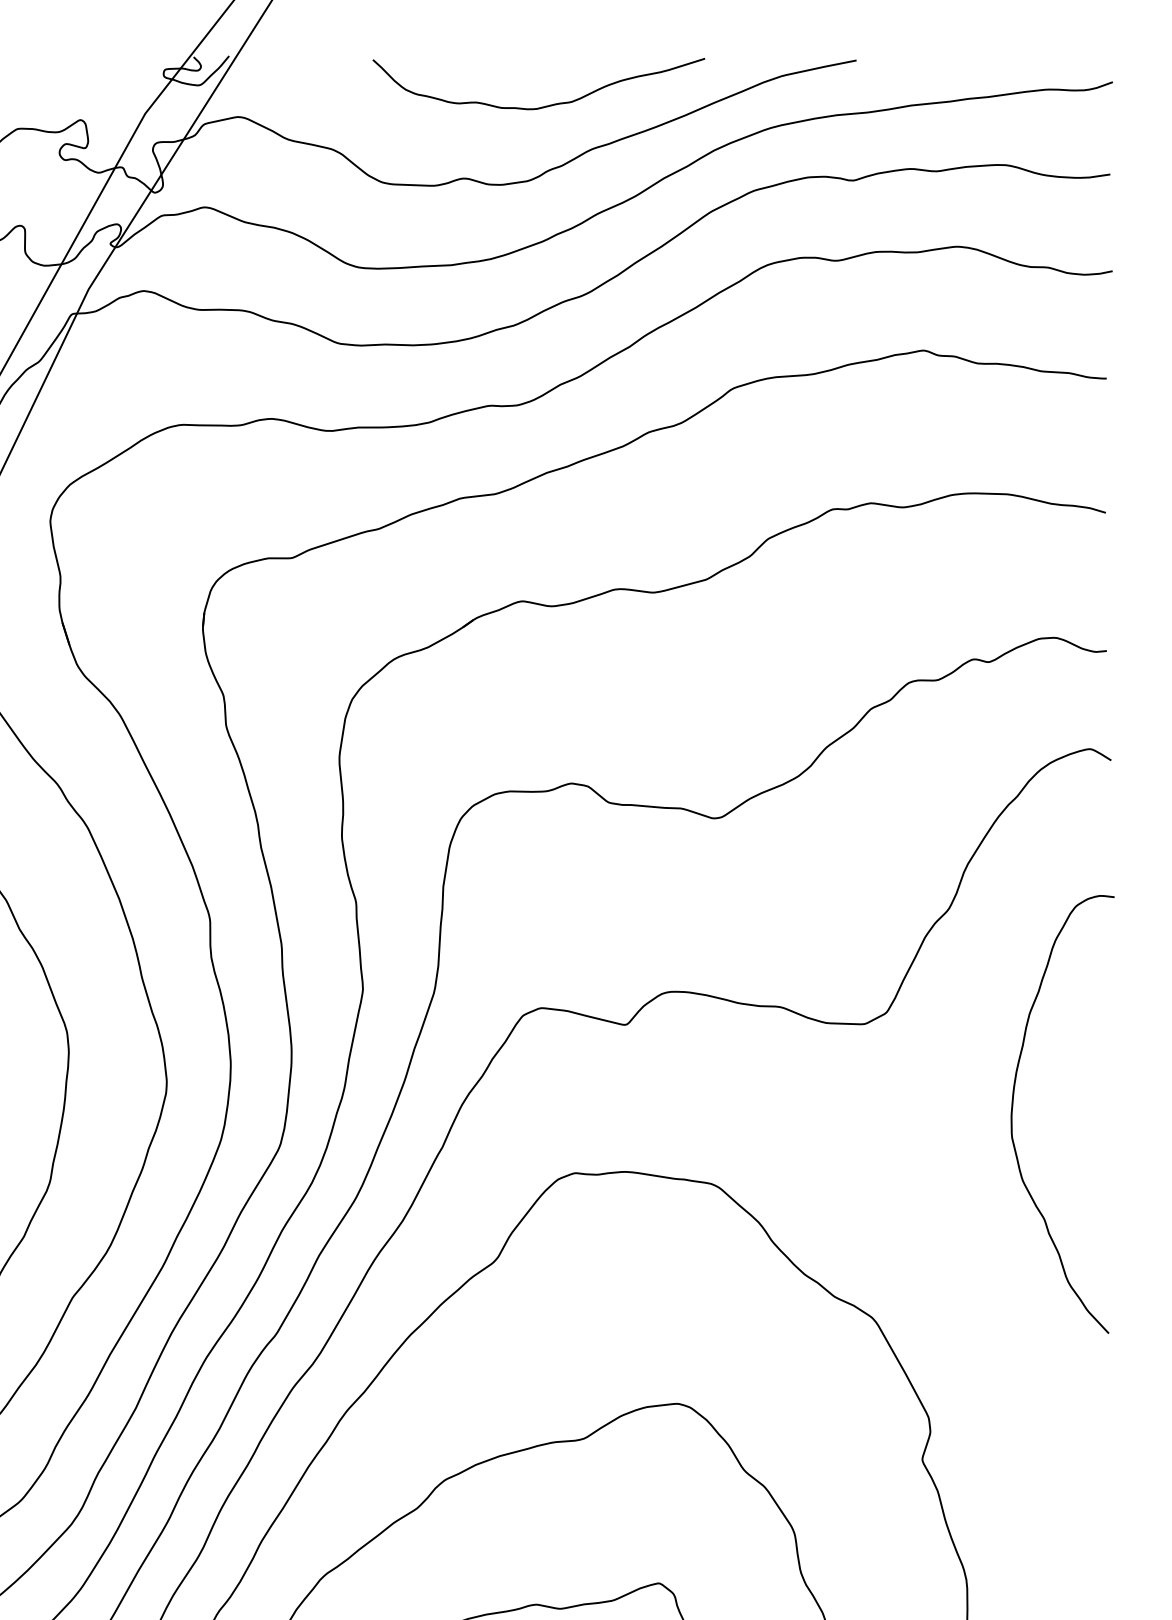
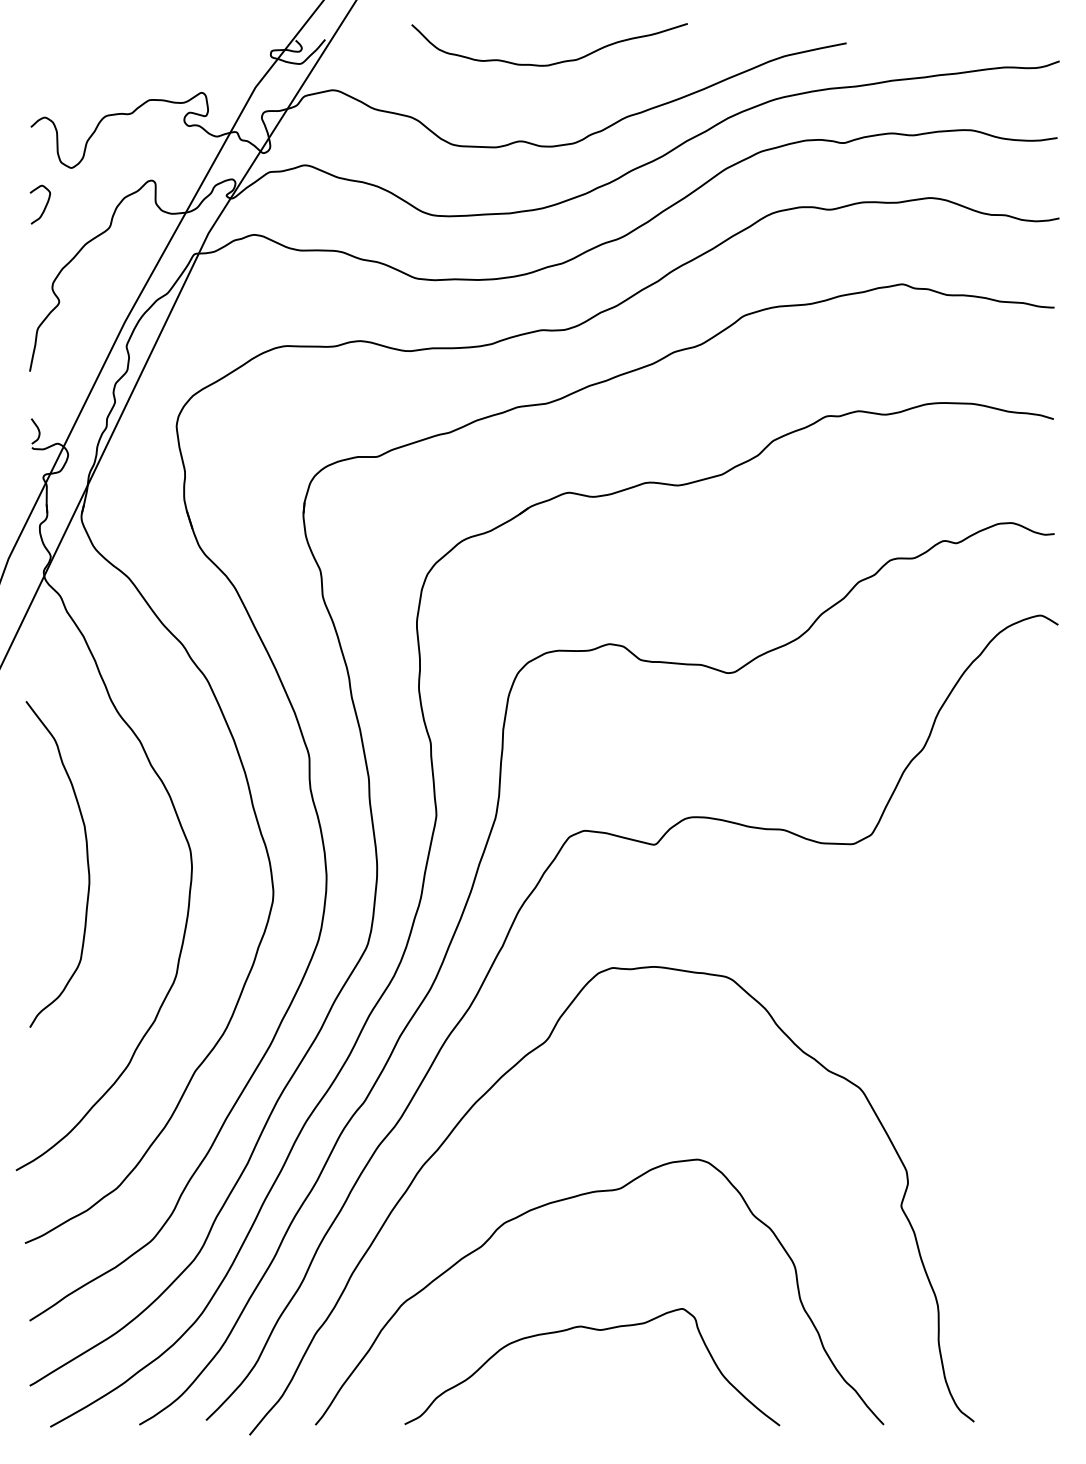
curve: (545, 105) -> (555, 62), moved
curve: (1014, 1104) -> (977, 910), removed

